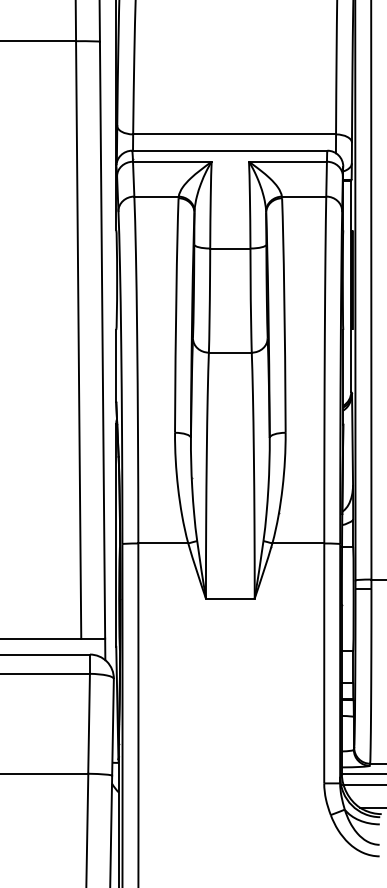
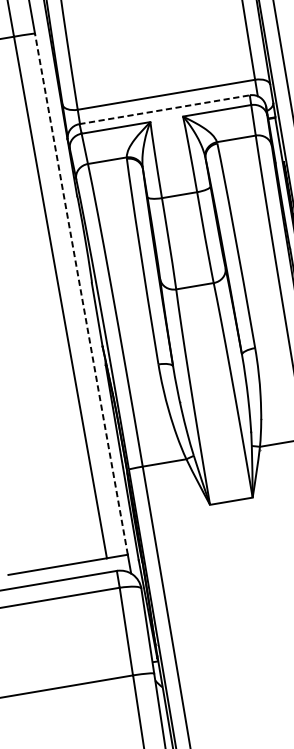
line: (229, 150) -> (164, 109), solid -> dashed
line: (102, 339) -> (81, 293), solid -> dashed

